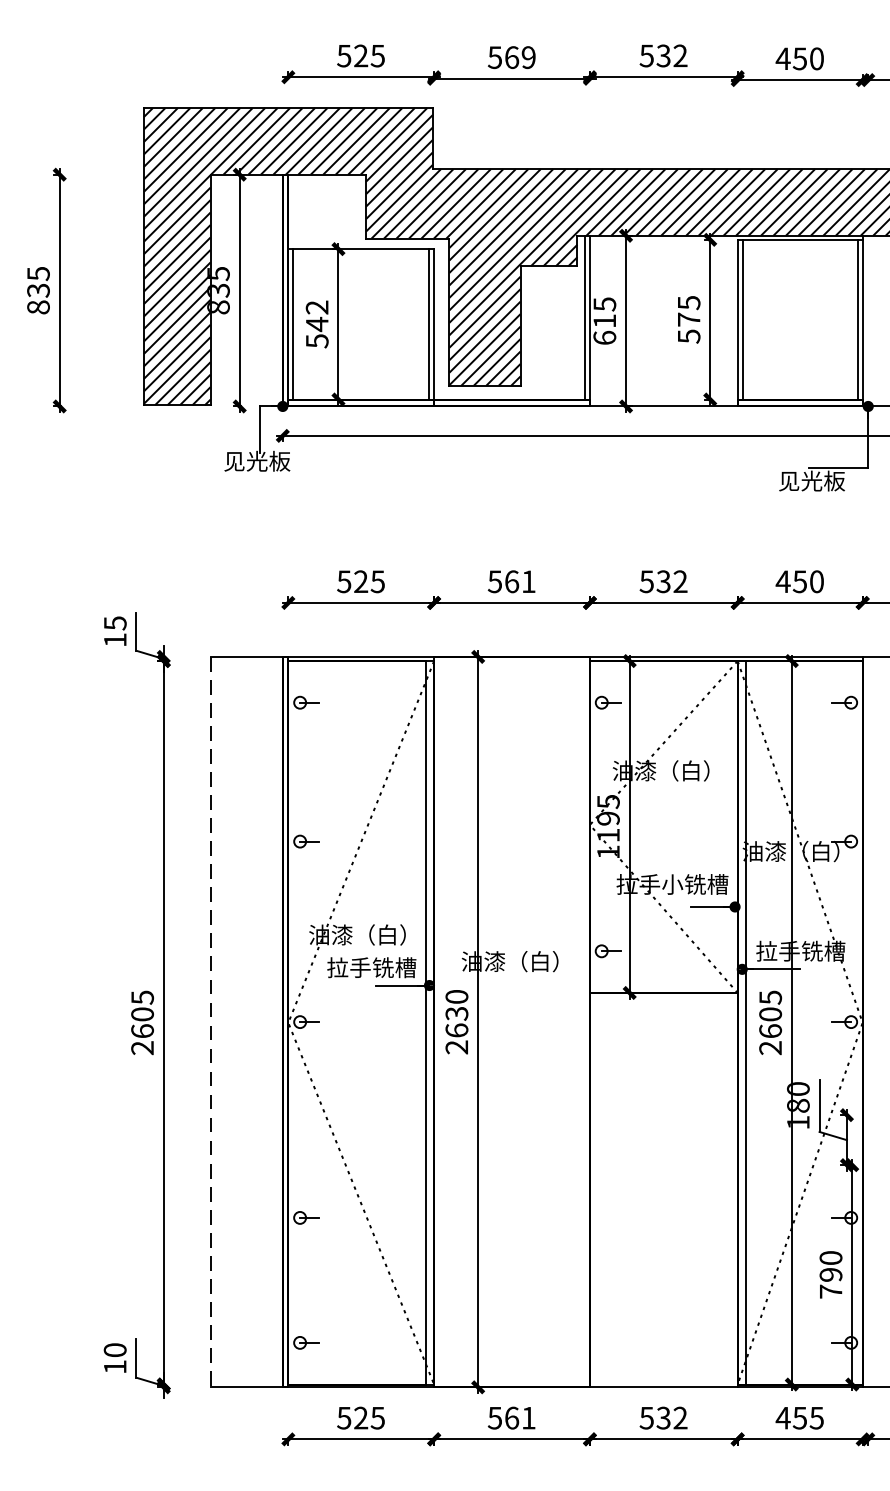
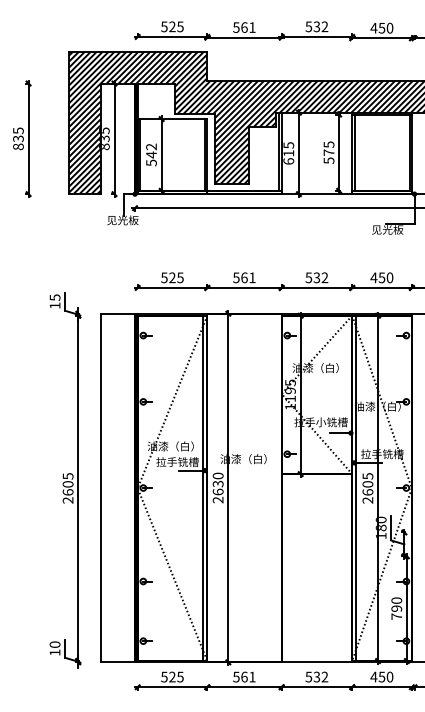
text: (528, 57) -> (252, 27), 569 -> 561
line: (210, 1023) -> (100, 488), dashed -> solid
text: (815, 1416) -> (389, 676), 455 -> 450

